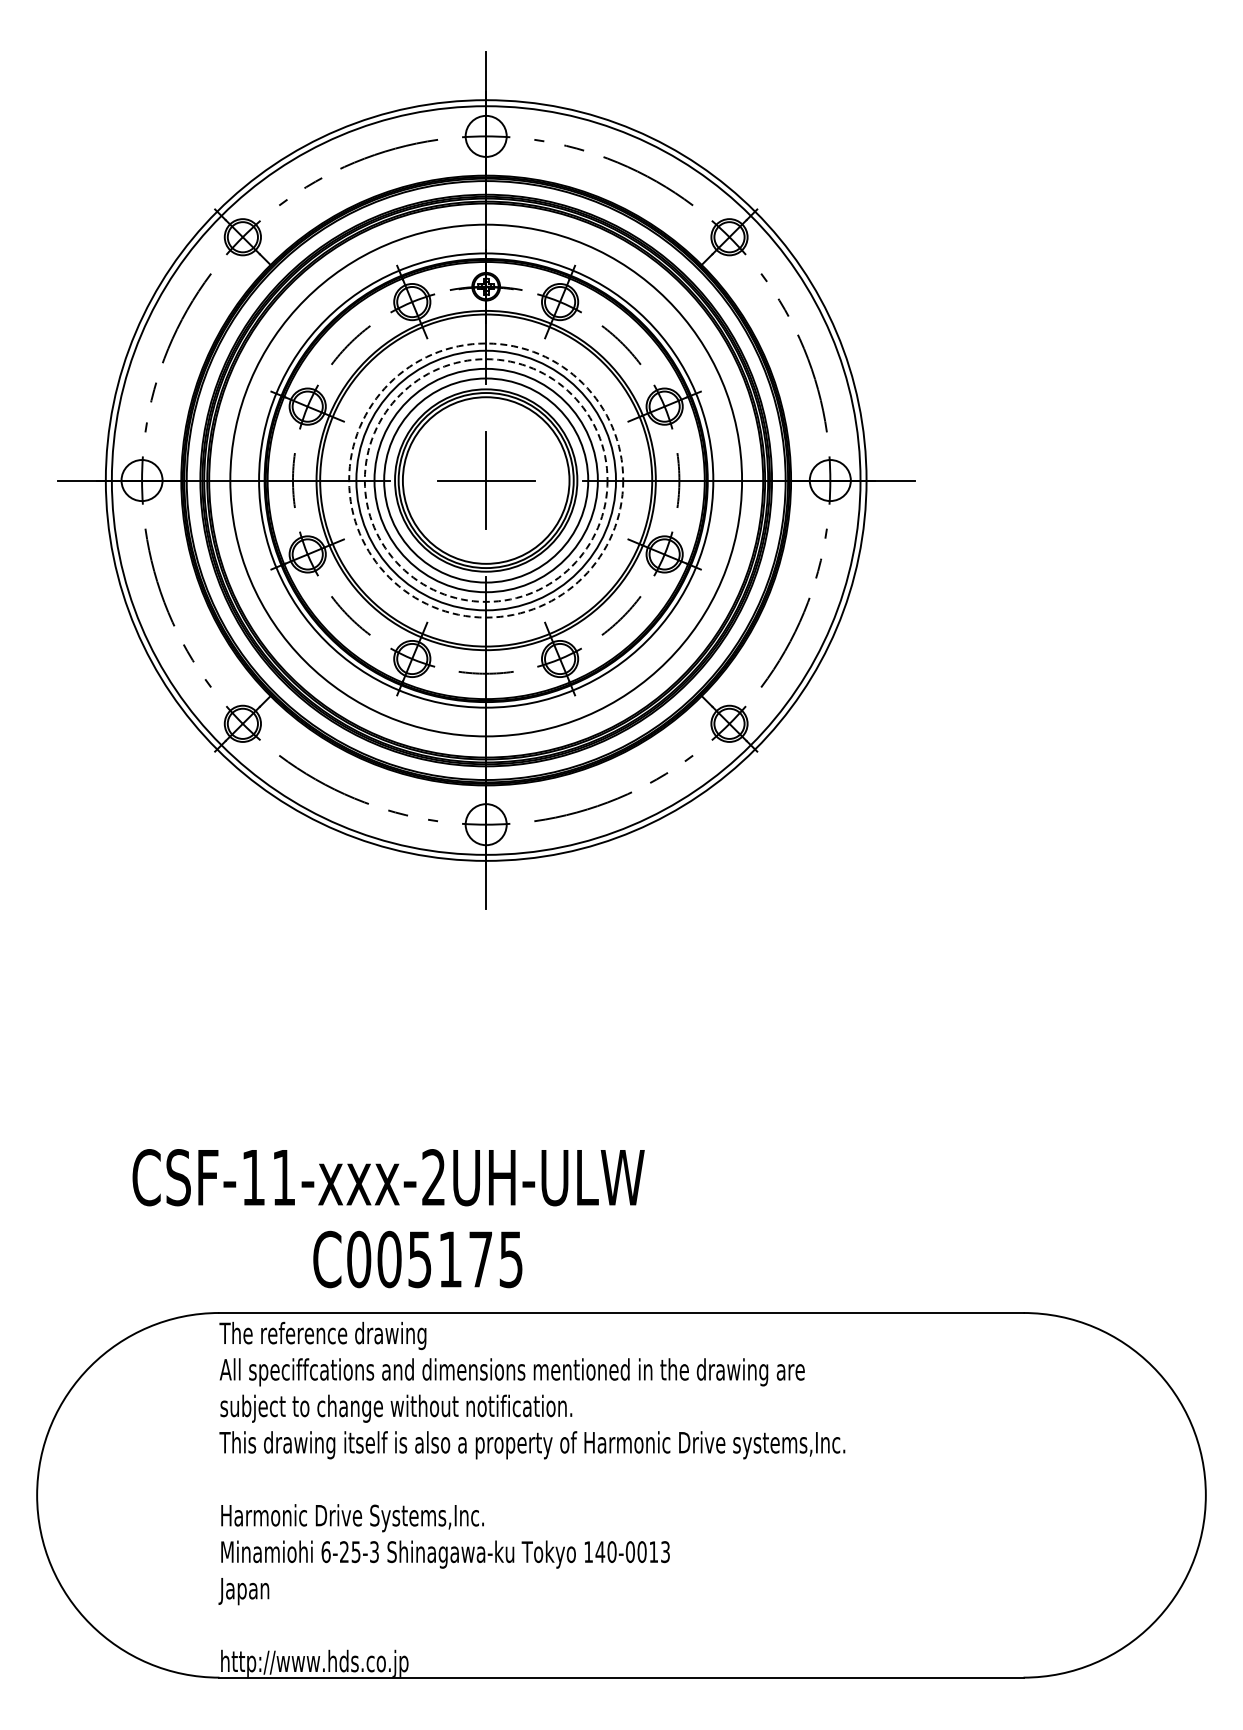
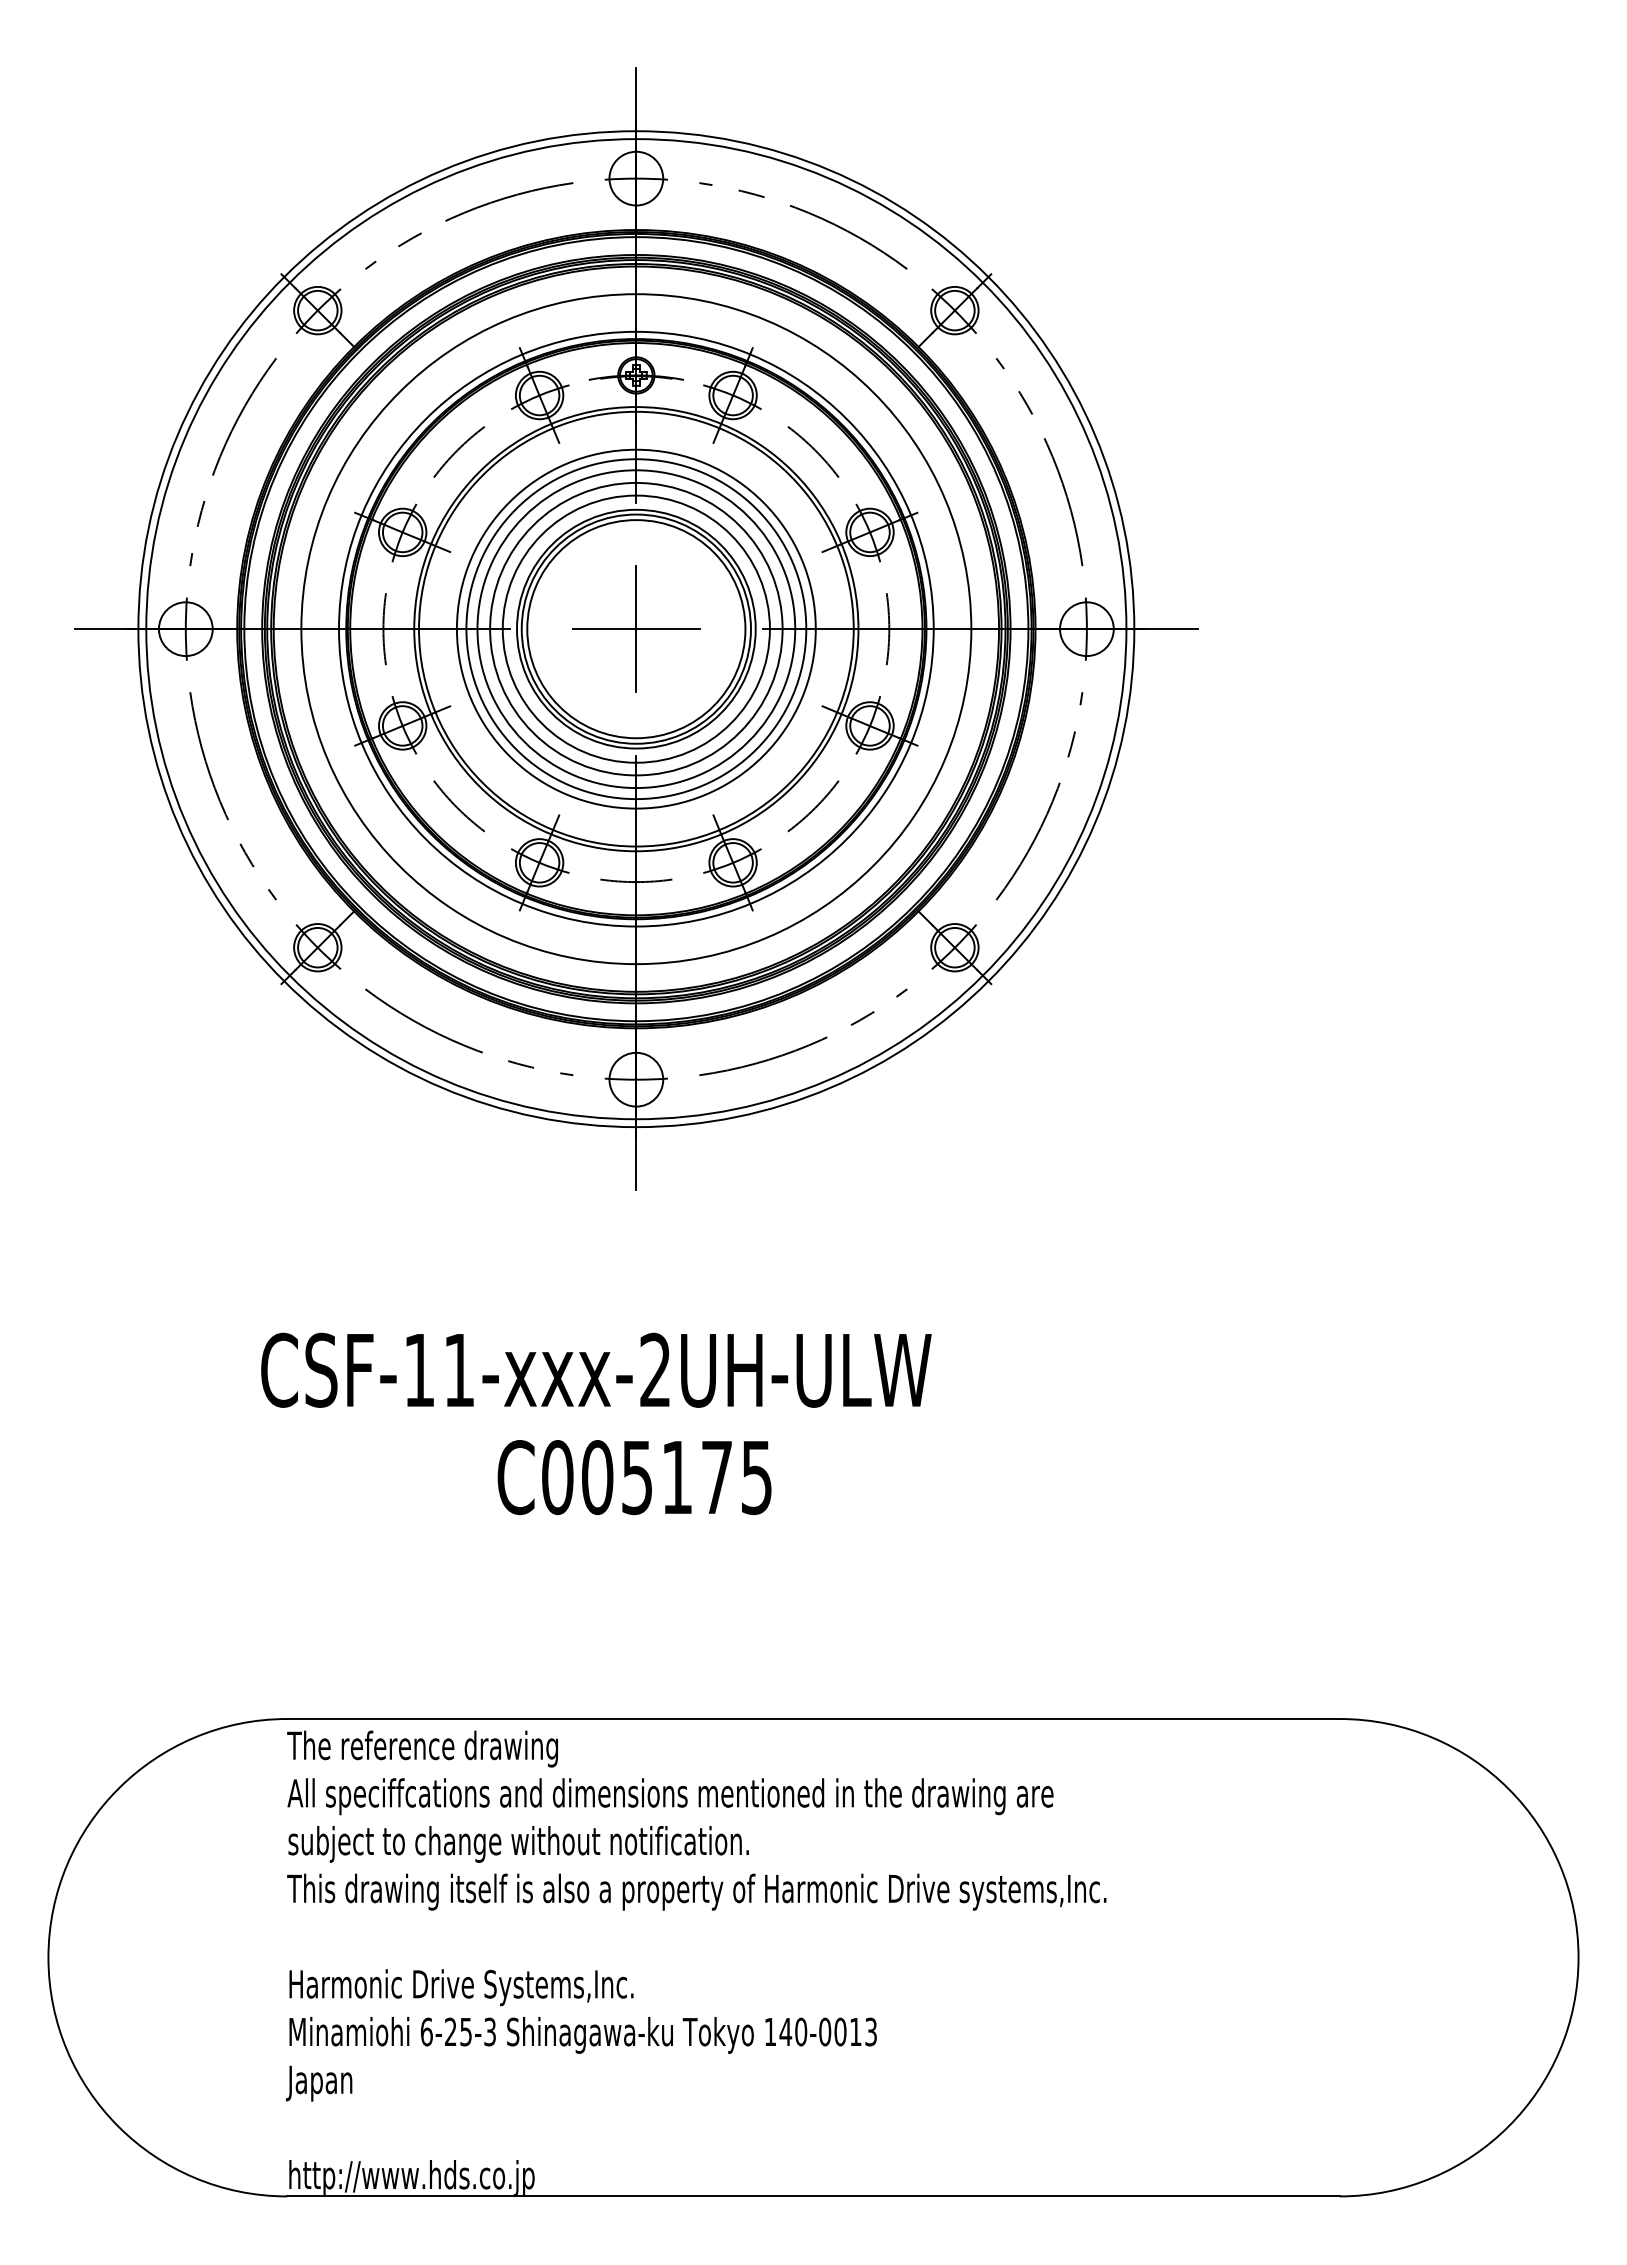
circle: (485, 480) -> (635, 629), dashed -> solid
circle: (486, 480) -> (636, 629), dashed -> solid
text: (388, 1218) -> (596, 1423), moved

